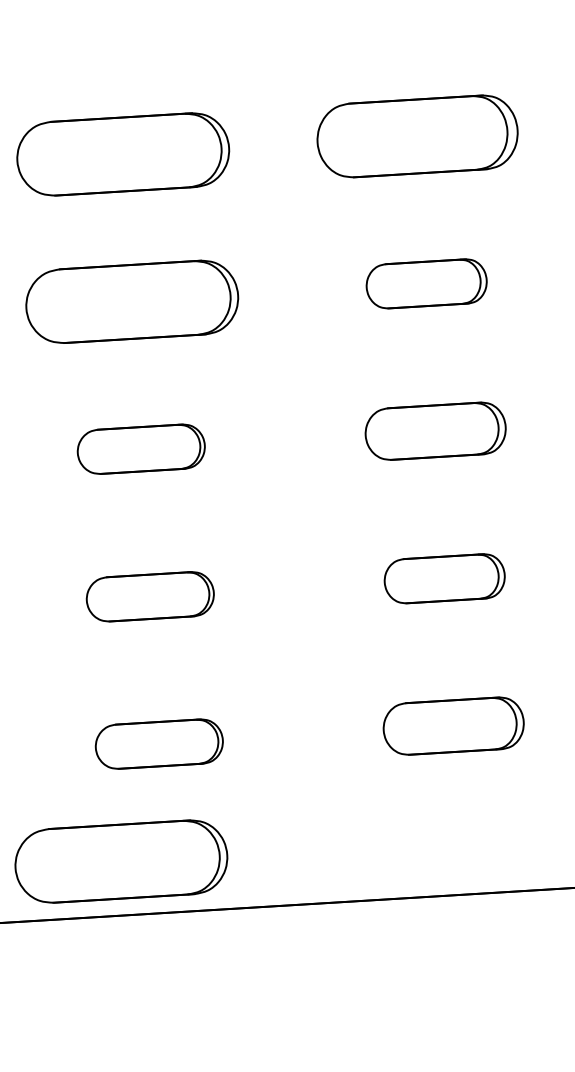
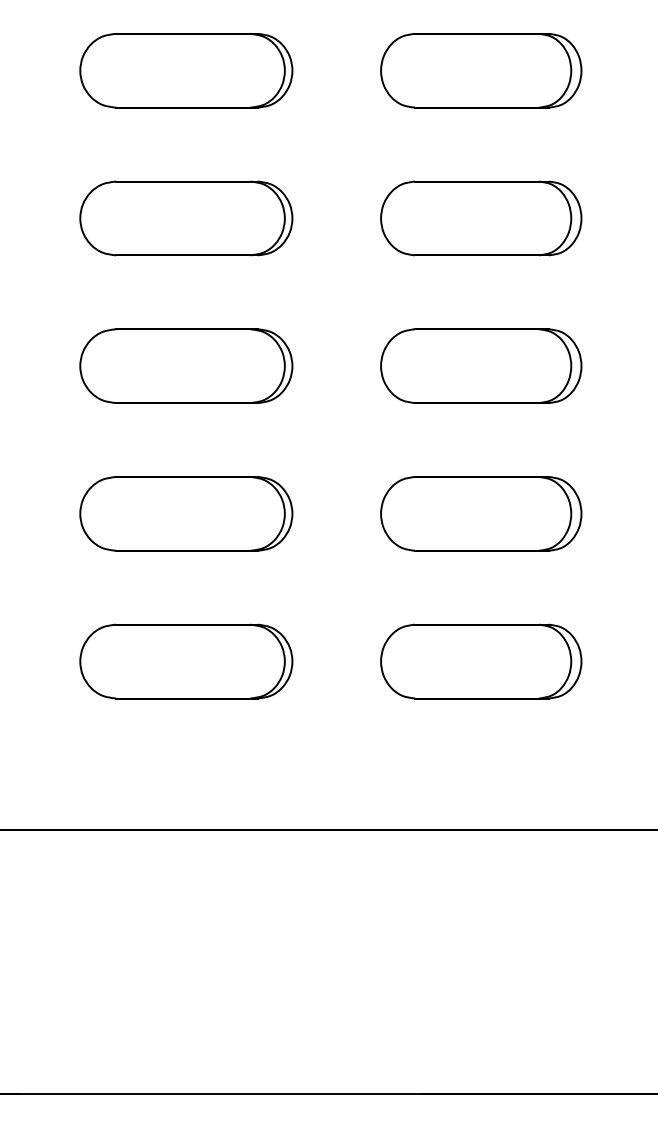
part: (426, 283) -> (481, 218), size x1.67
part: (435, 430) -> (481, 365), size x1.43
part: (141, 448) -> (186, 365), size x1.67
part: (444, 578) -> (481, 513), size x1.67
part: (150, 596) -> (186, 513), size x1.67
part: (453, 726) -> (481, 661), size x1.43
part: (159, 744) -> (186, 661), size x1.67
part: (121, 861) -> (141, 776), removed

